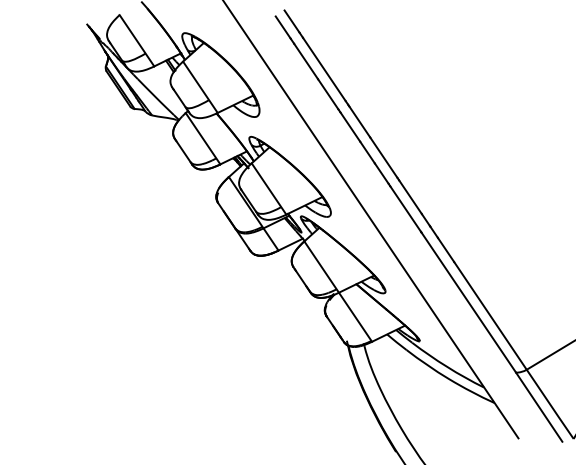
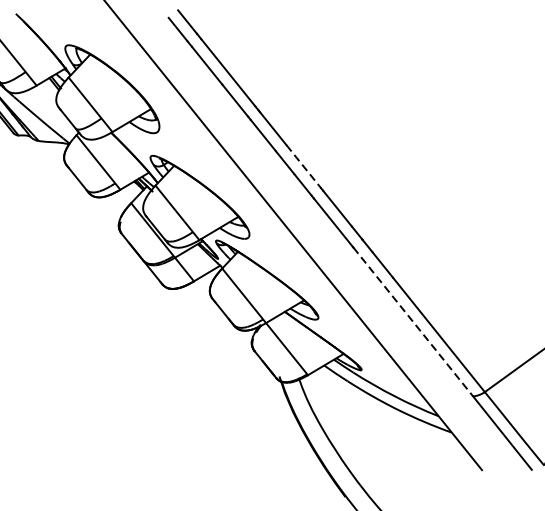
line: (384, 158) -> (304, 167), solid -> dashed
line: (468, 302) -> (412, 321), solid -> dashed

